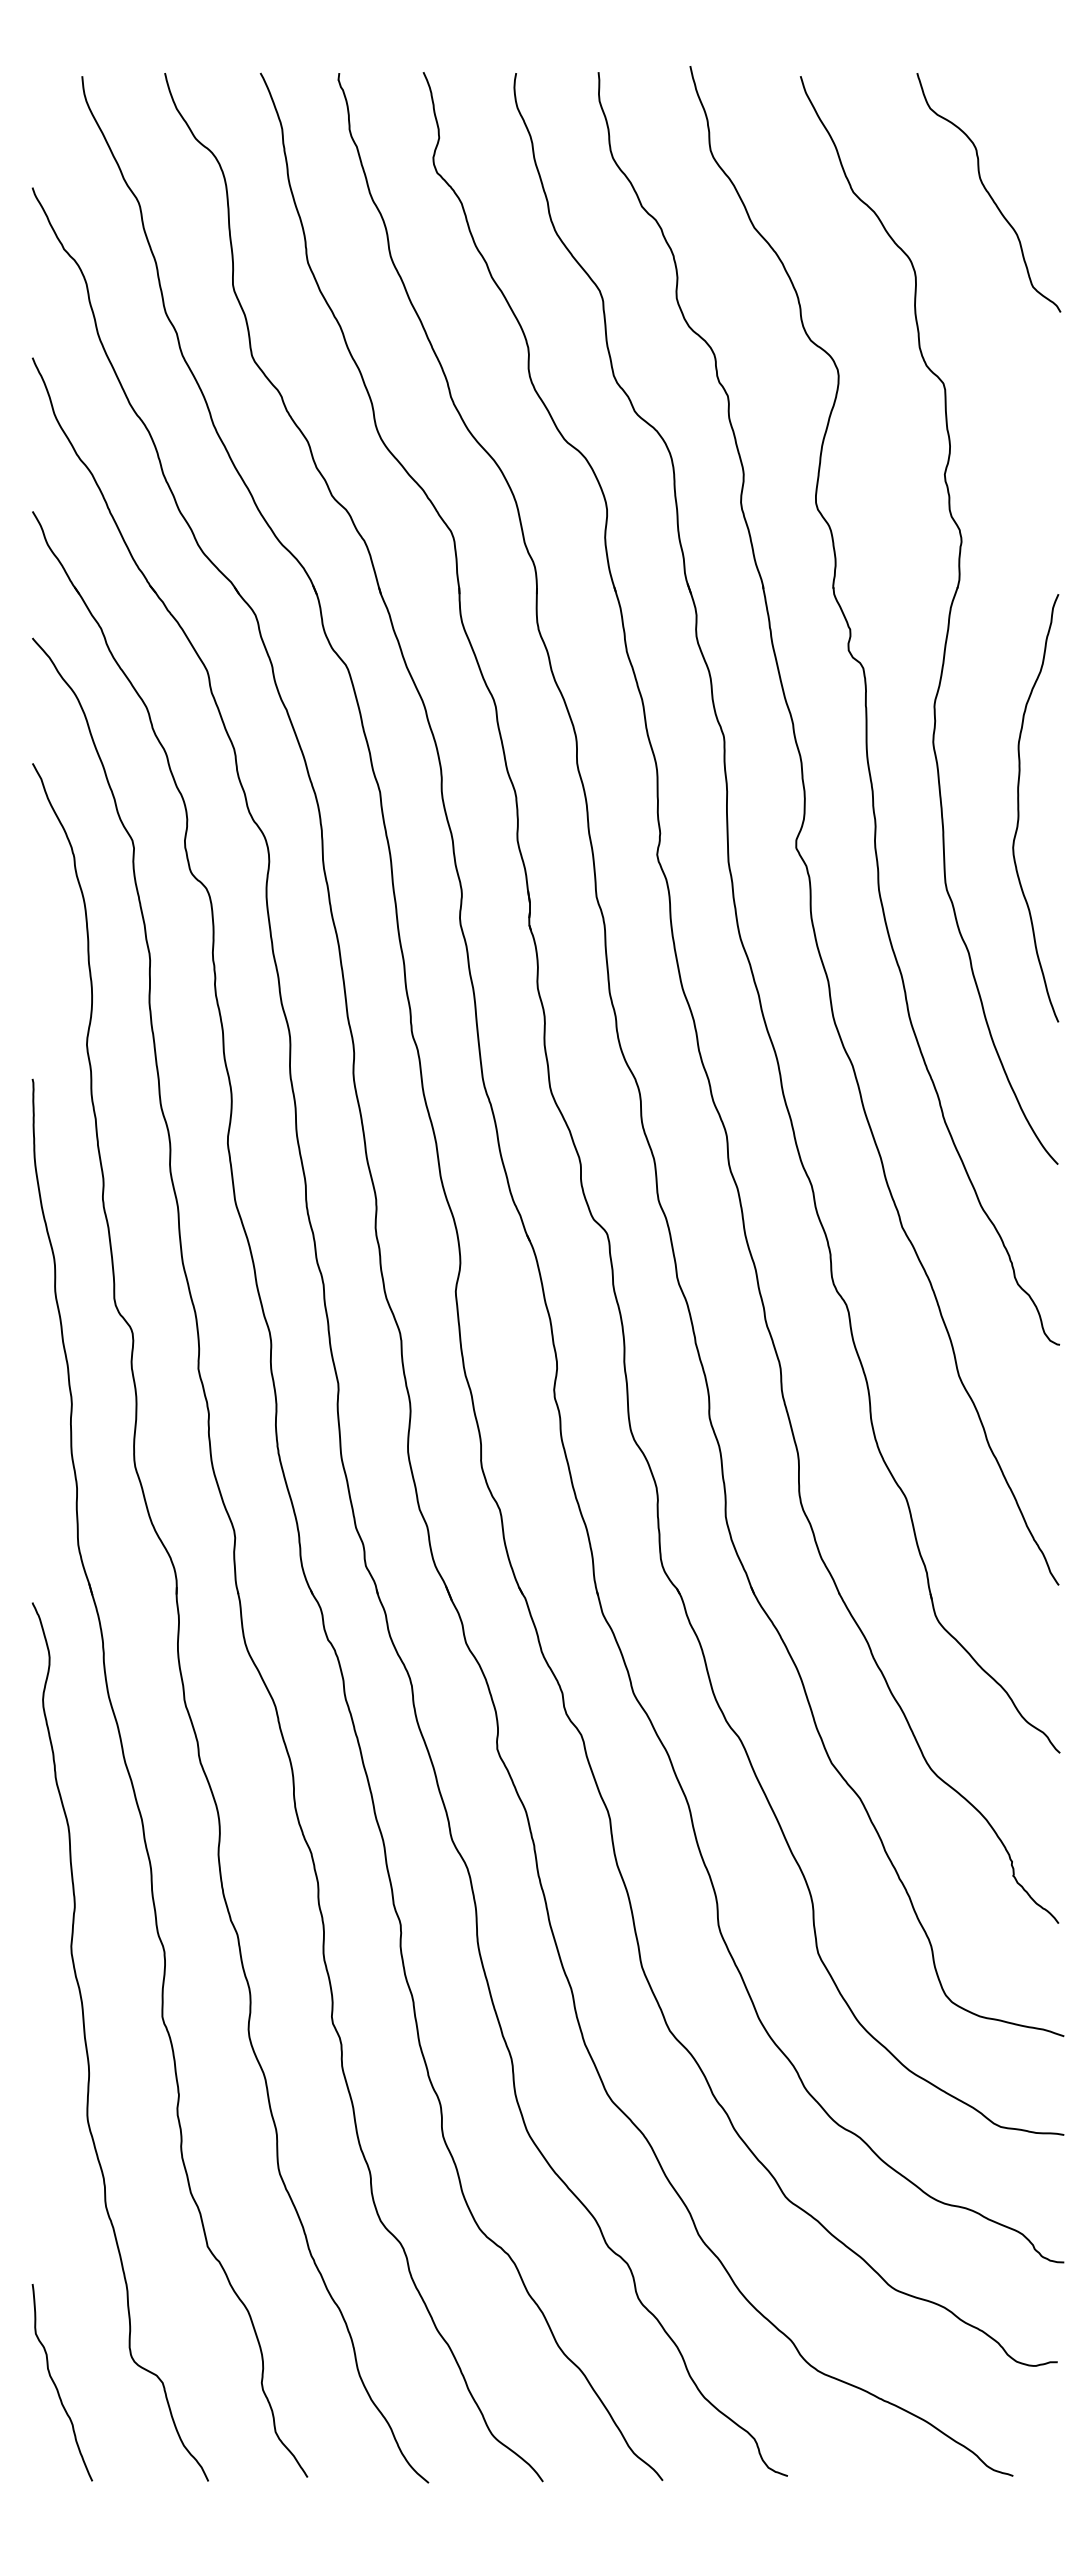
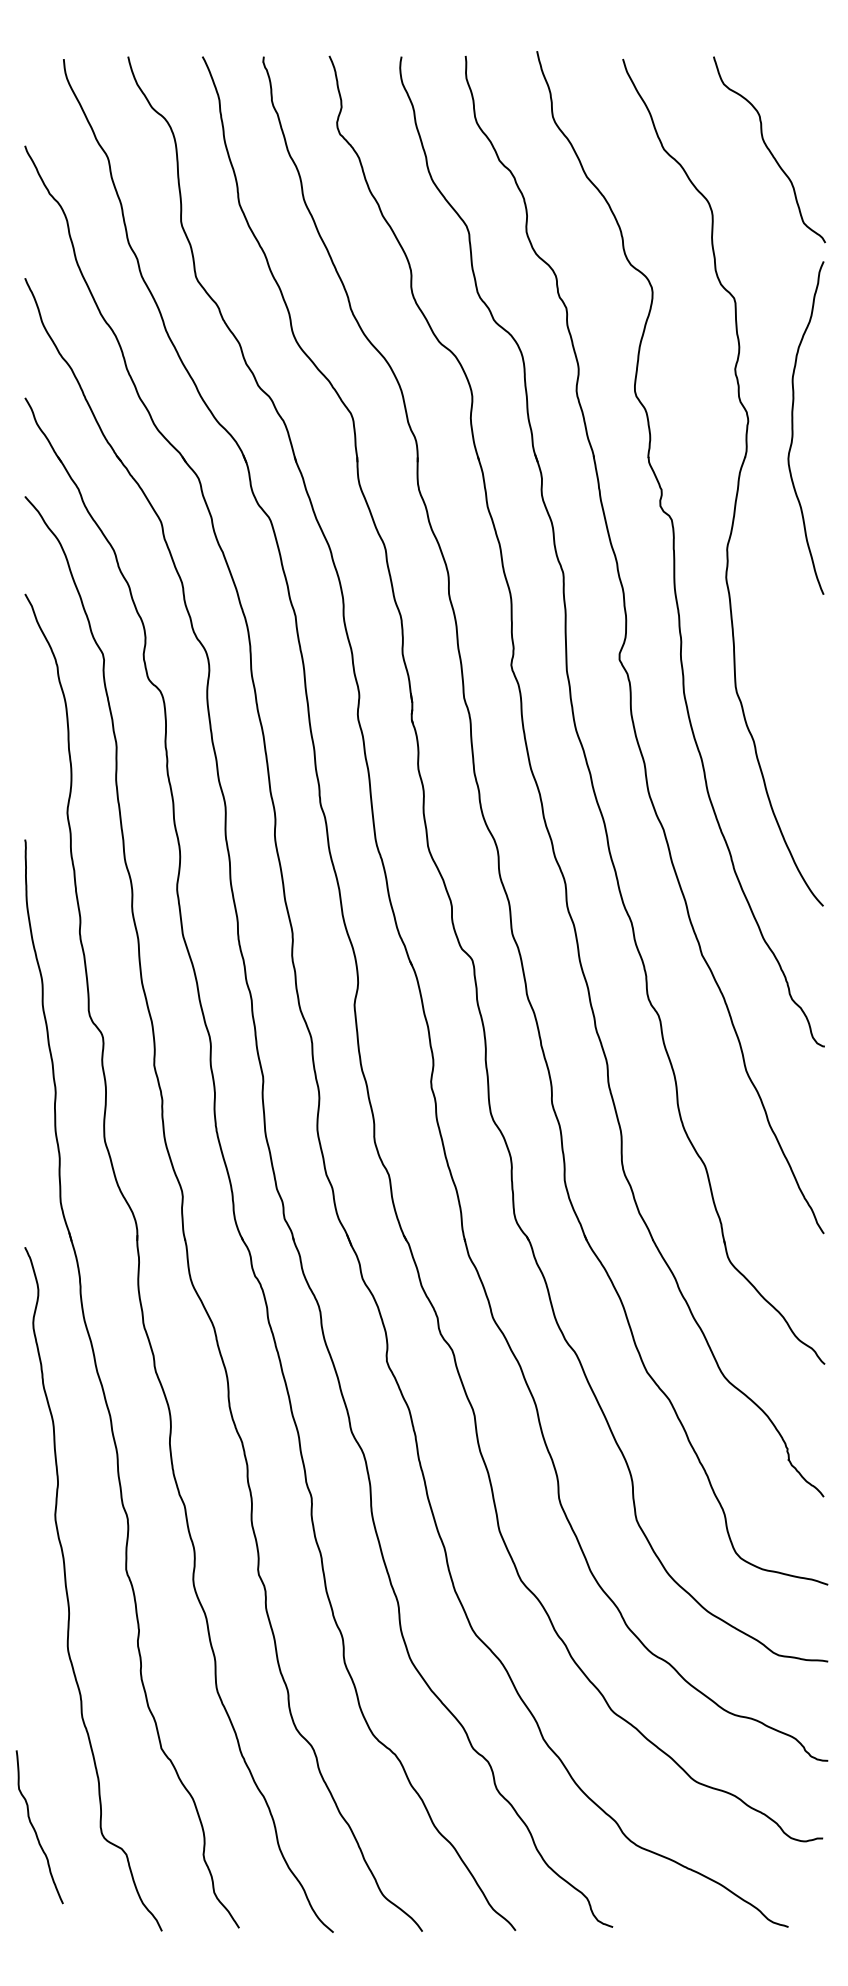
curve: (1019, 808) -> (793, 428), moved
curve: (56, 2385) -> (35, 1829), moved

